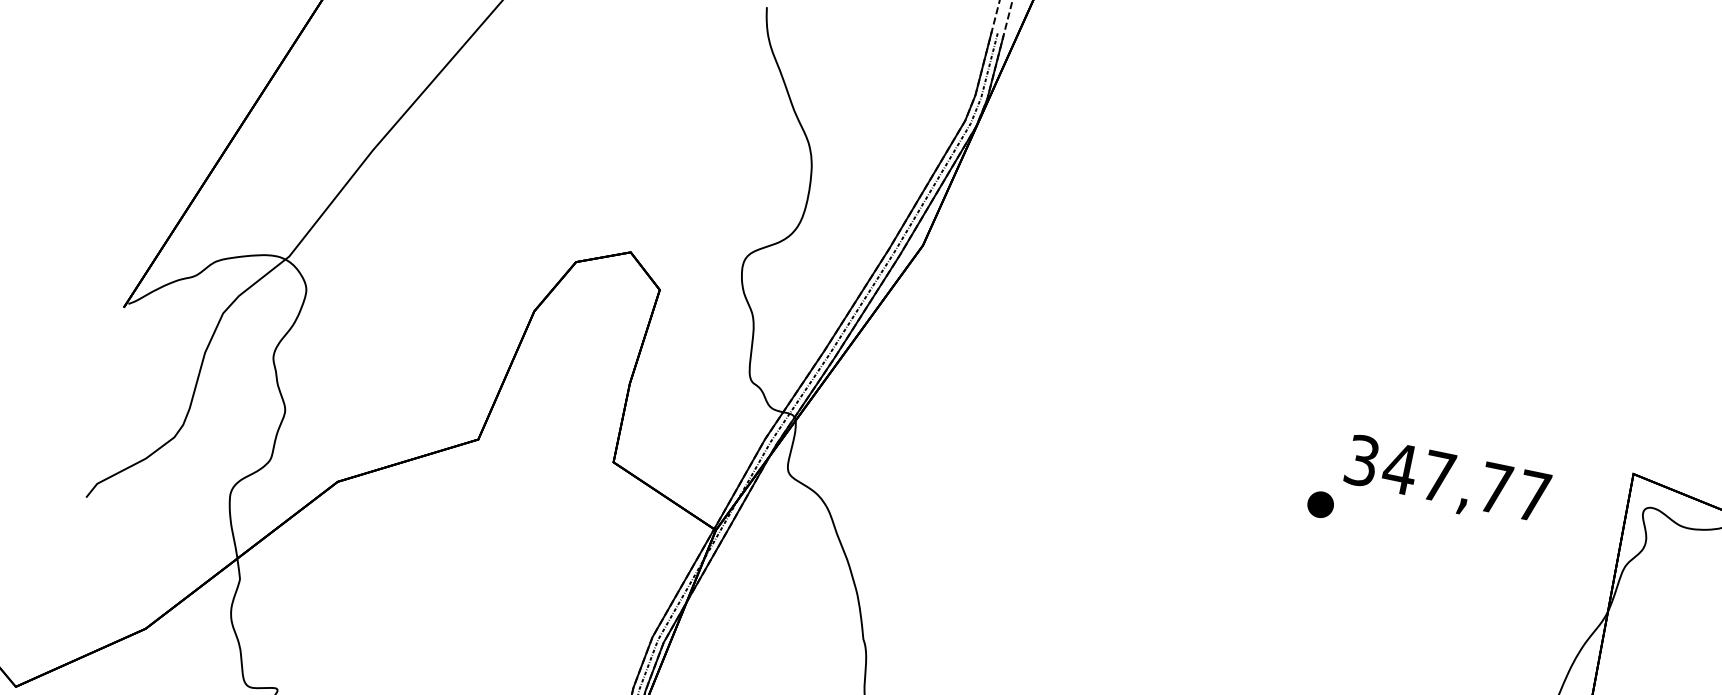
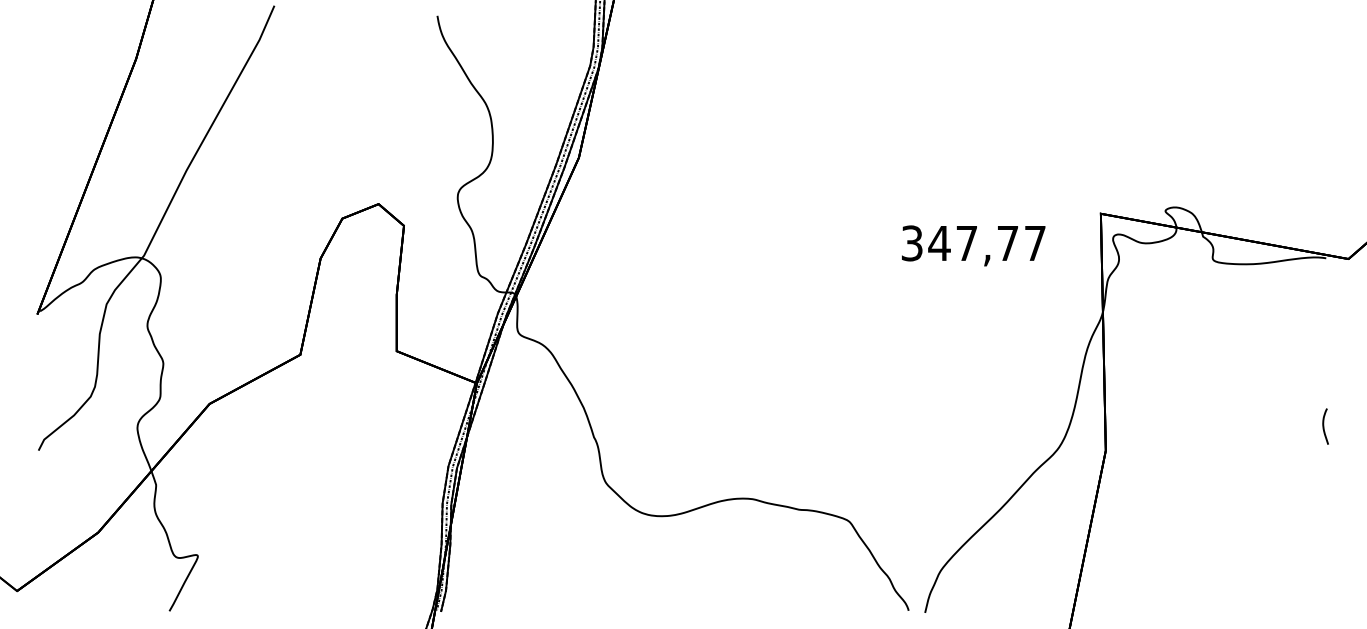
part: (1320, 504) -> (889, 279), removed

